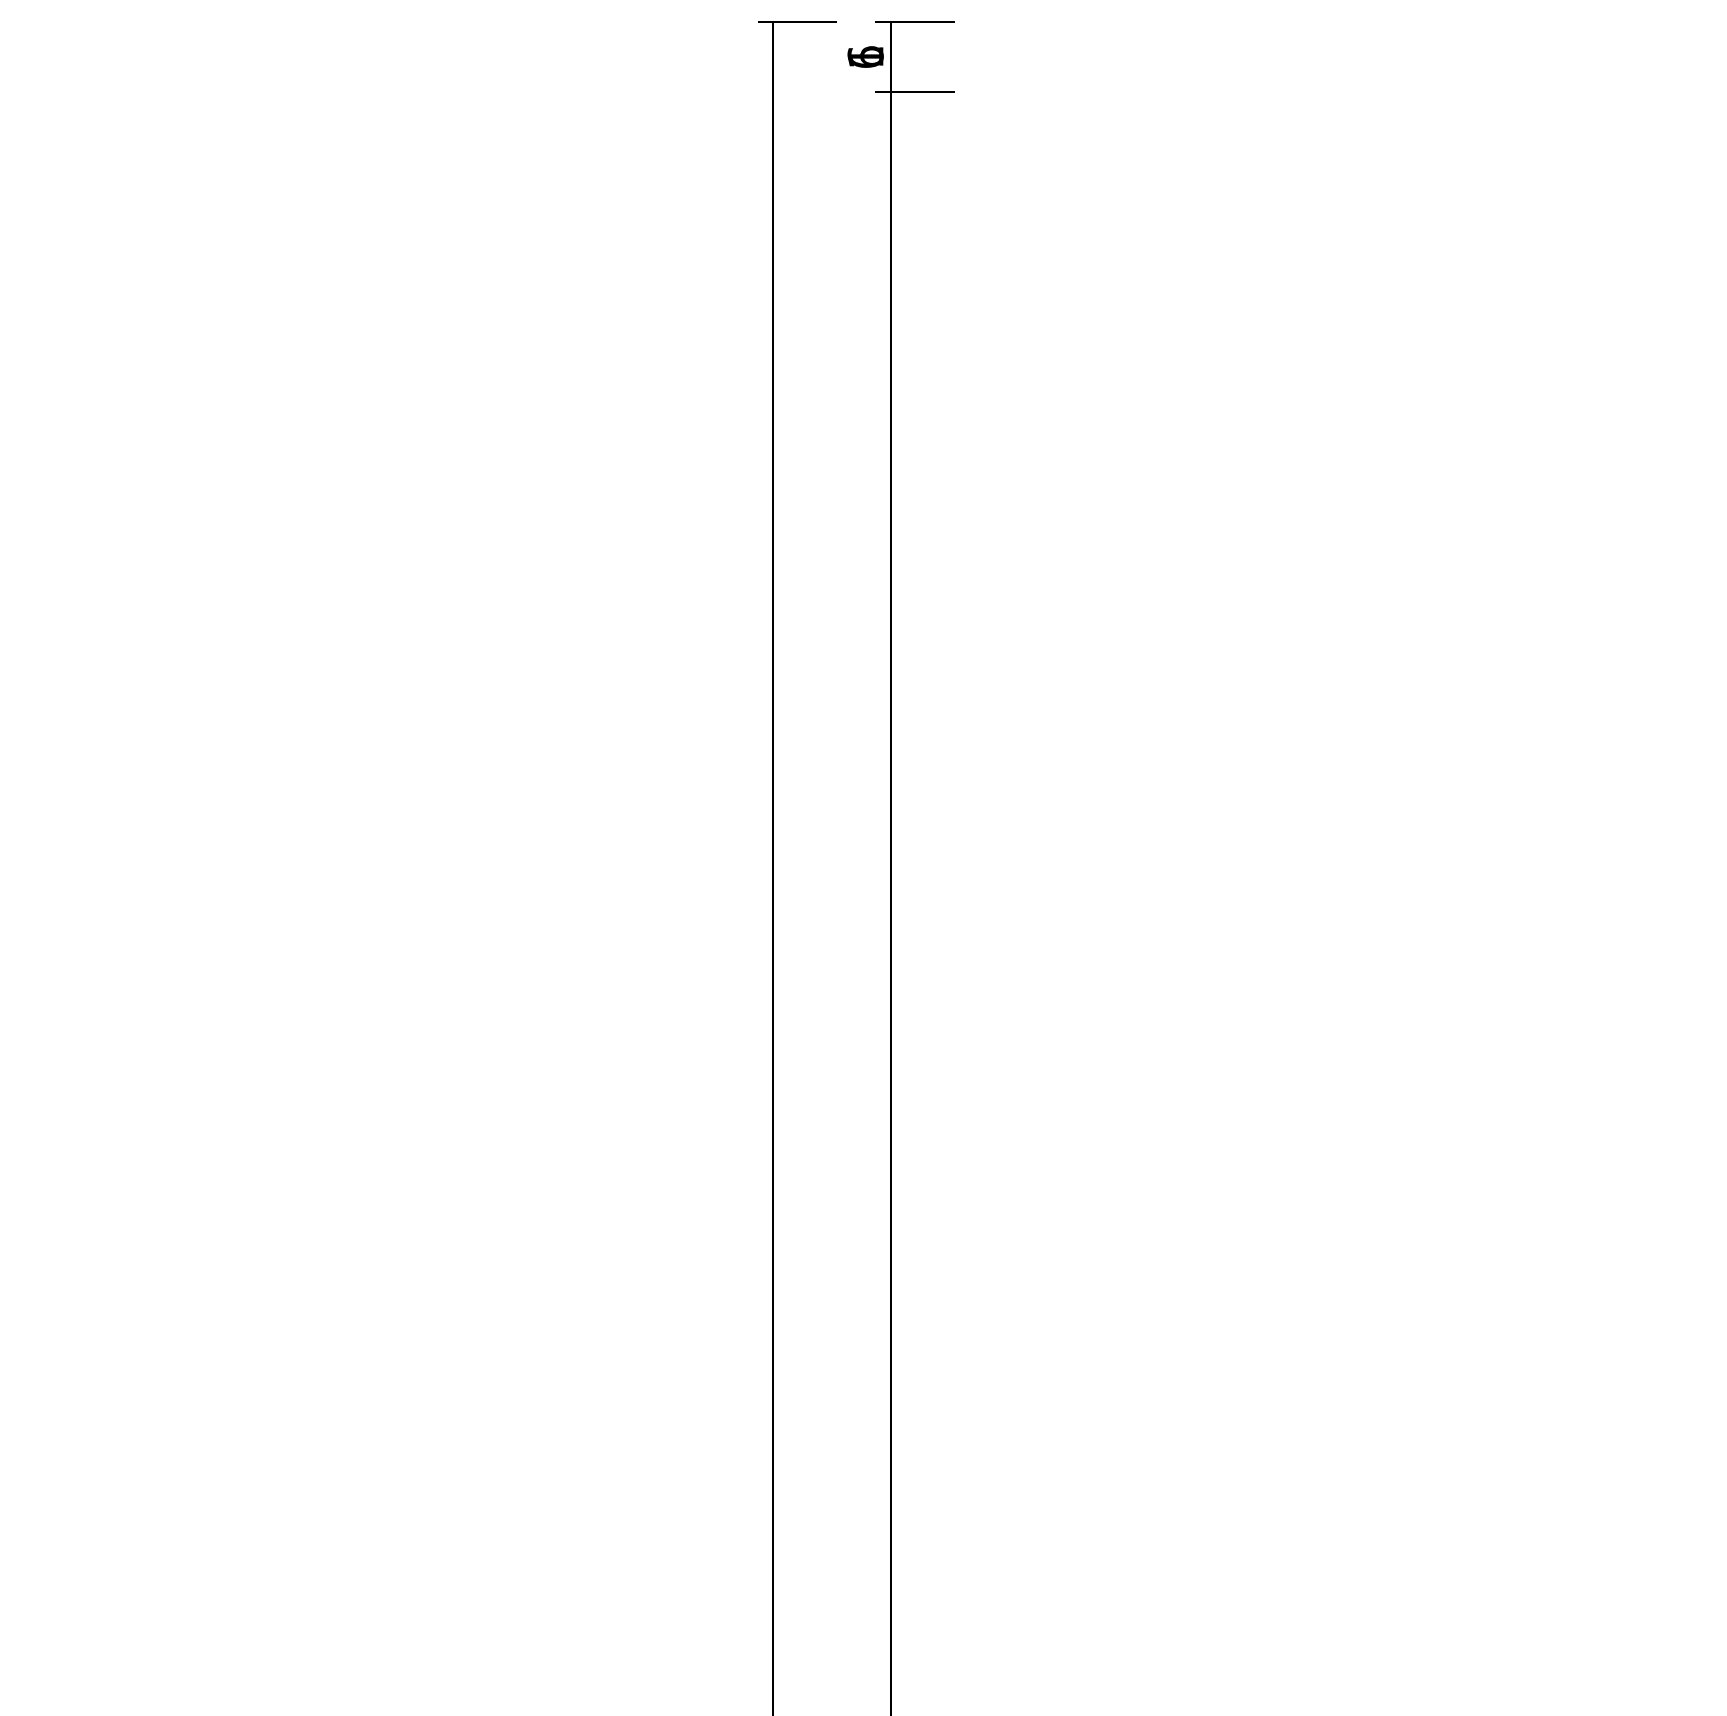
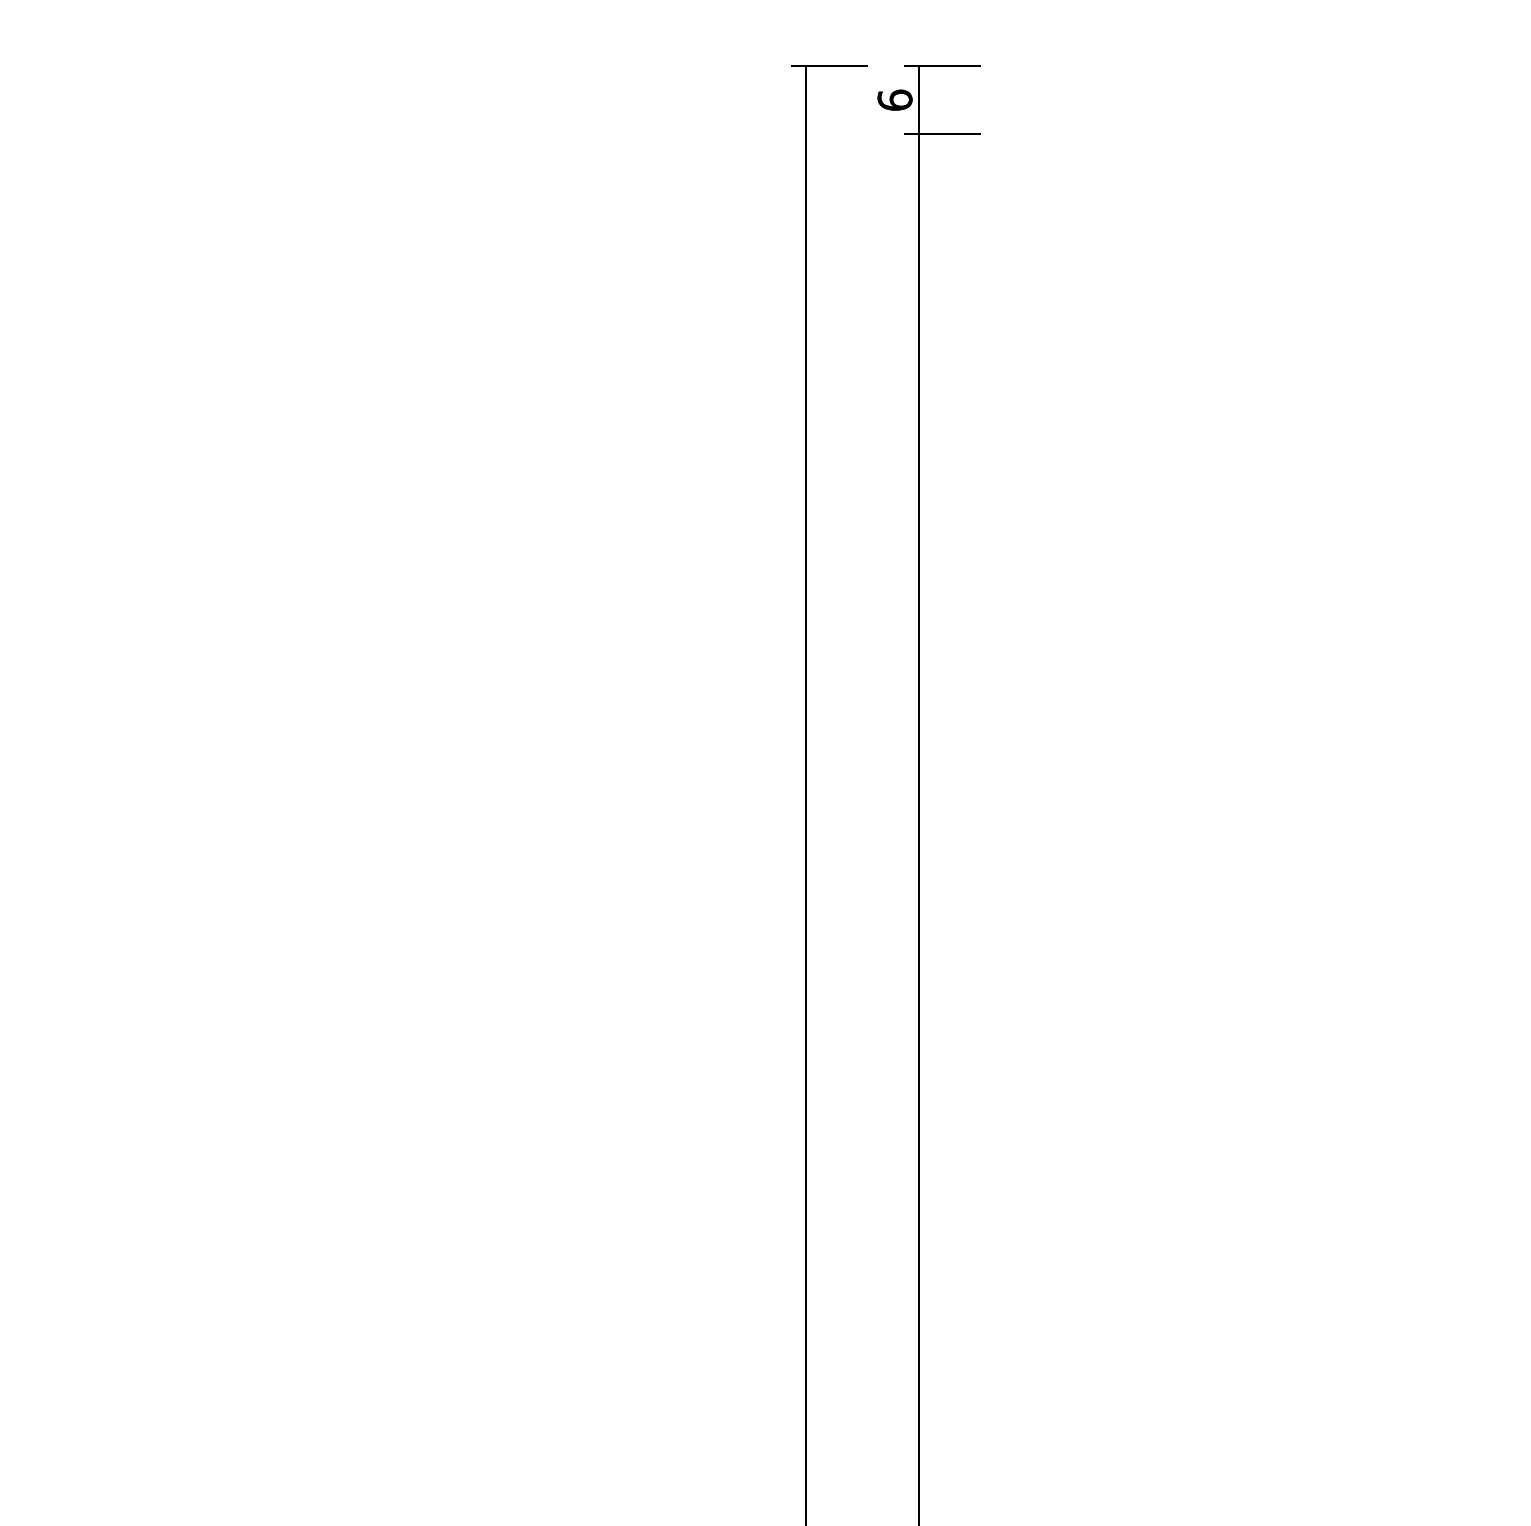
text: (865, 56) -> (894, 99), 1 -> 6

